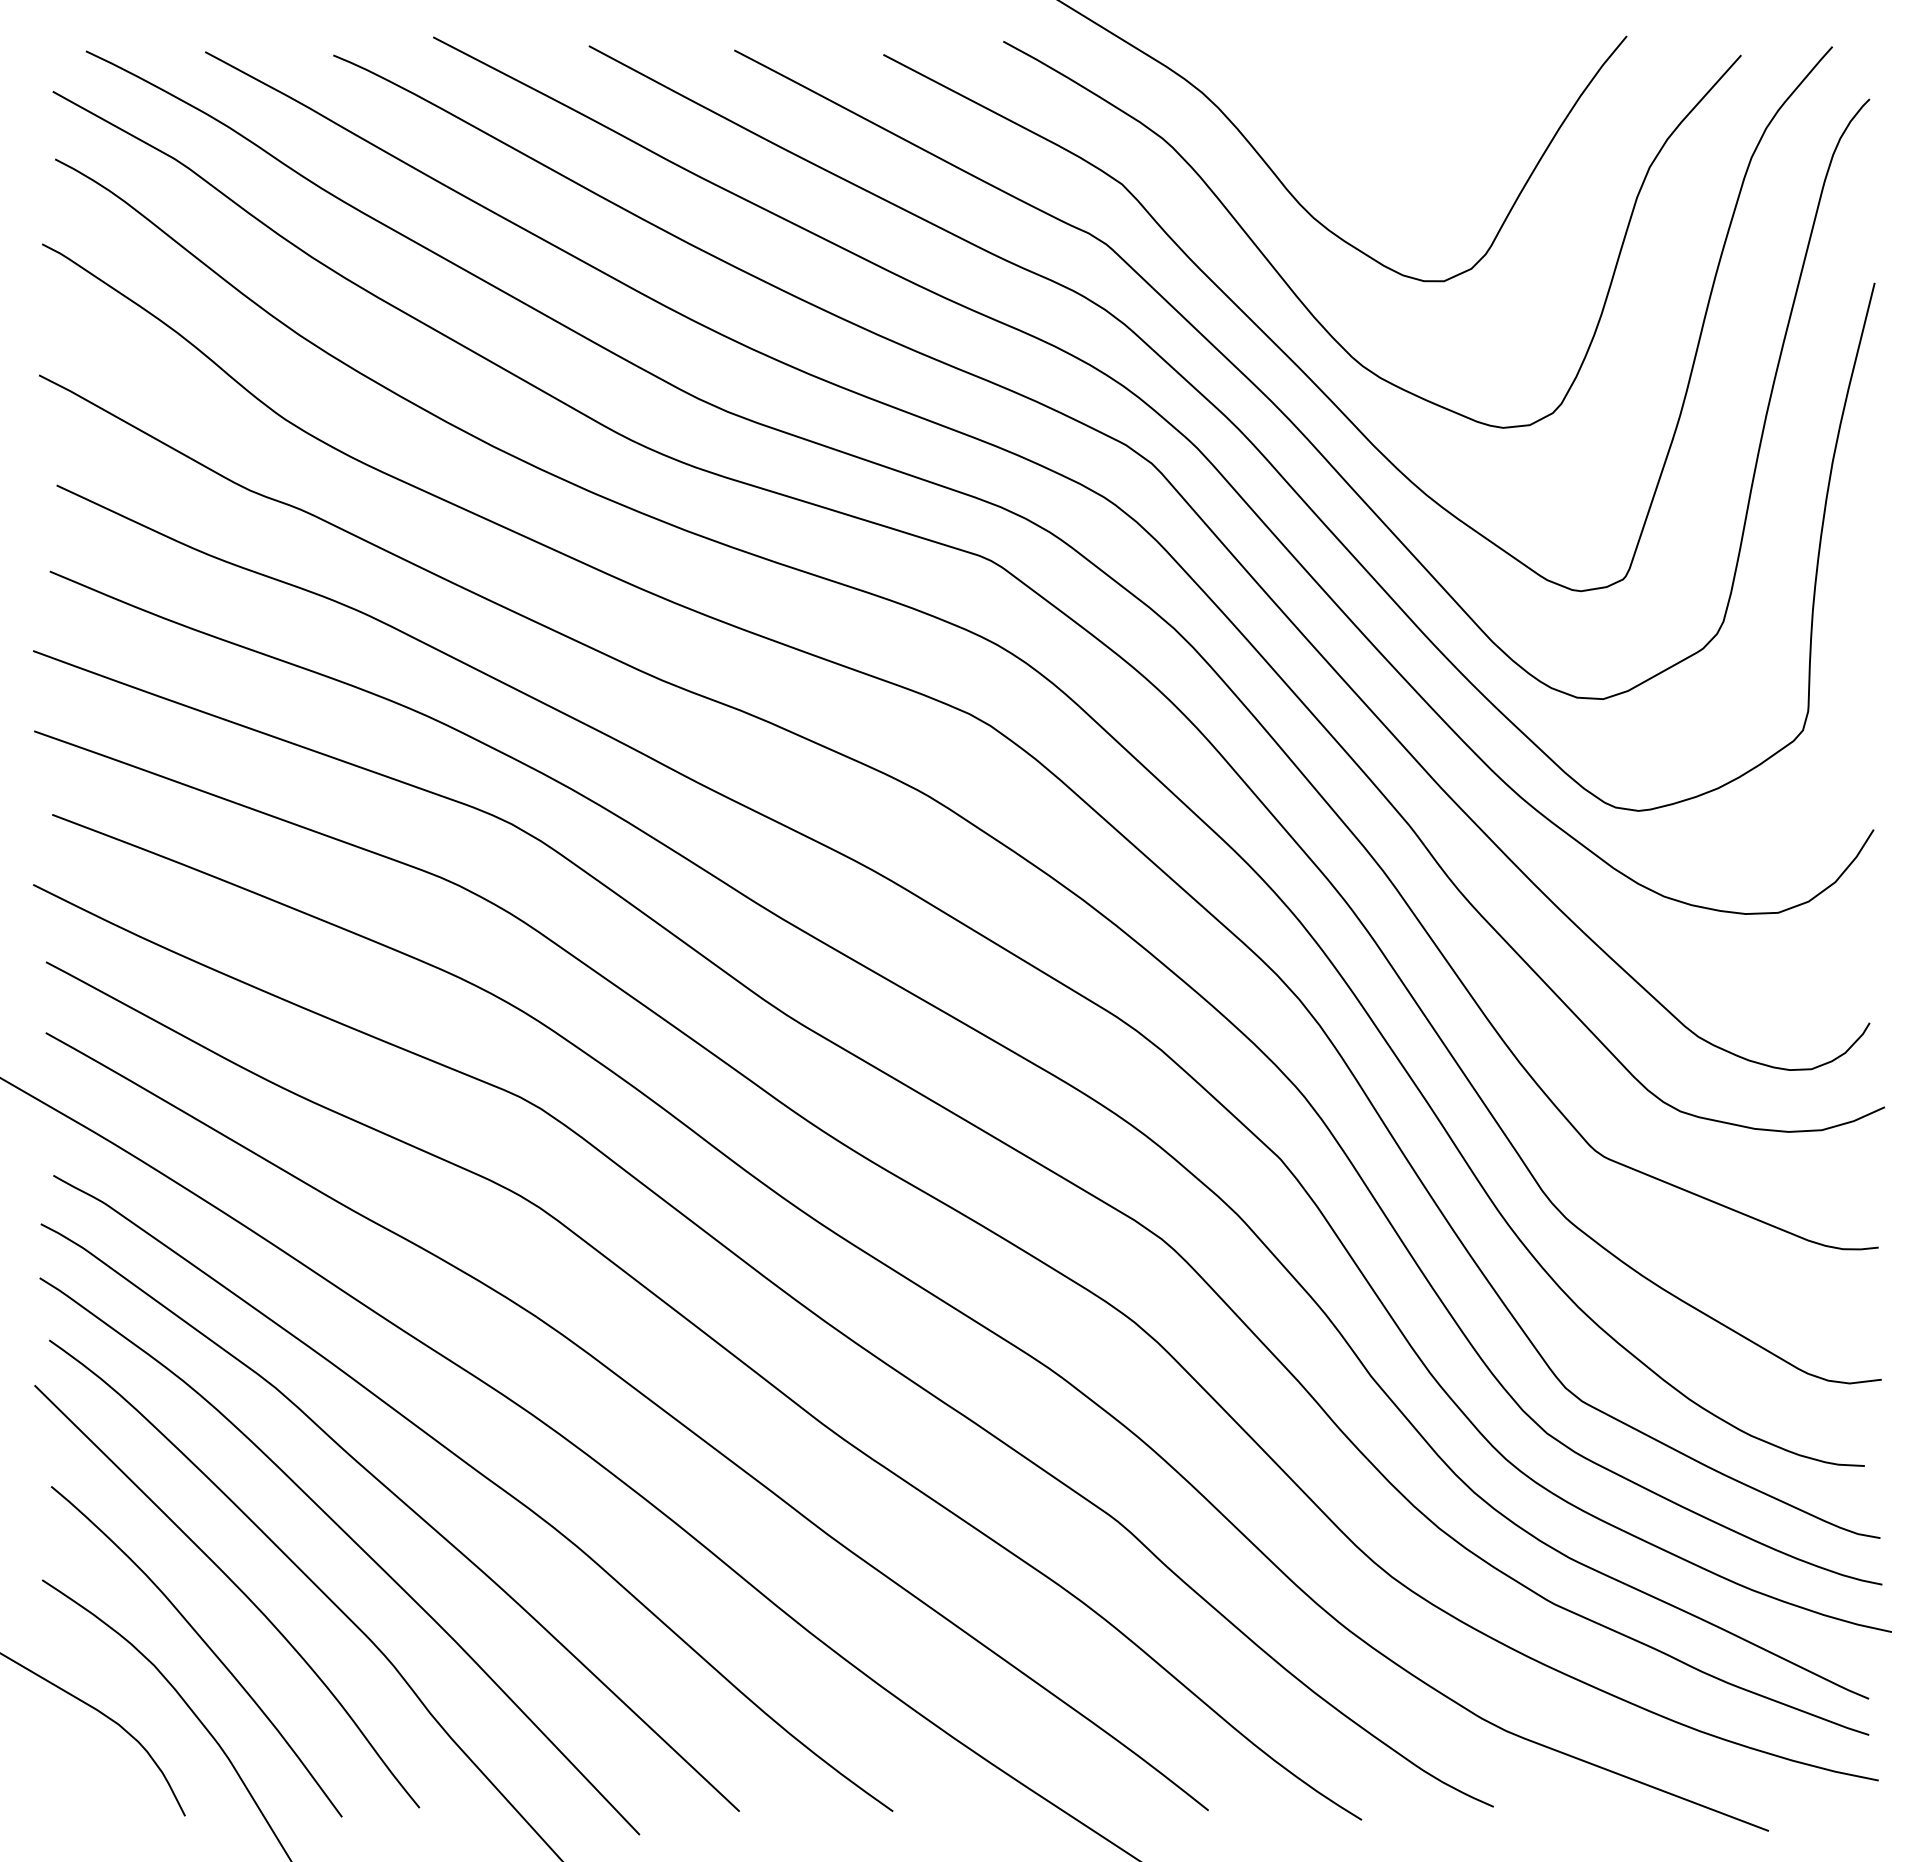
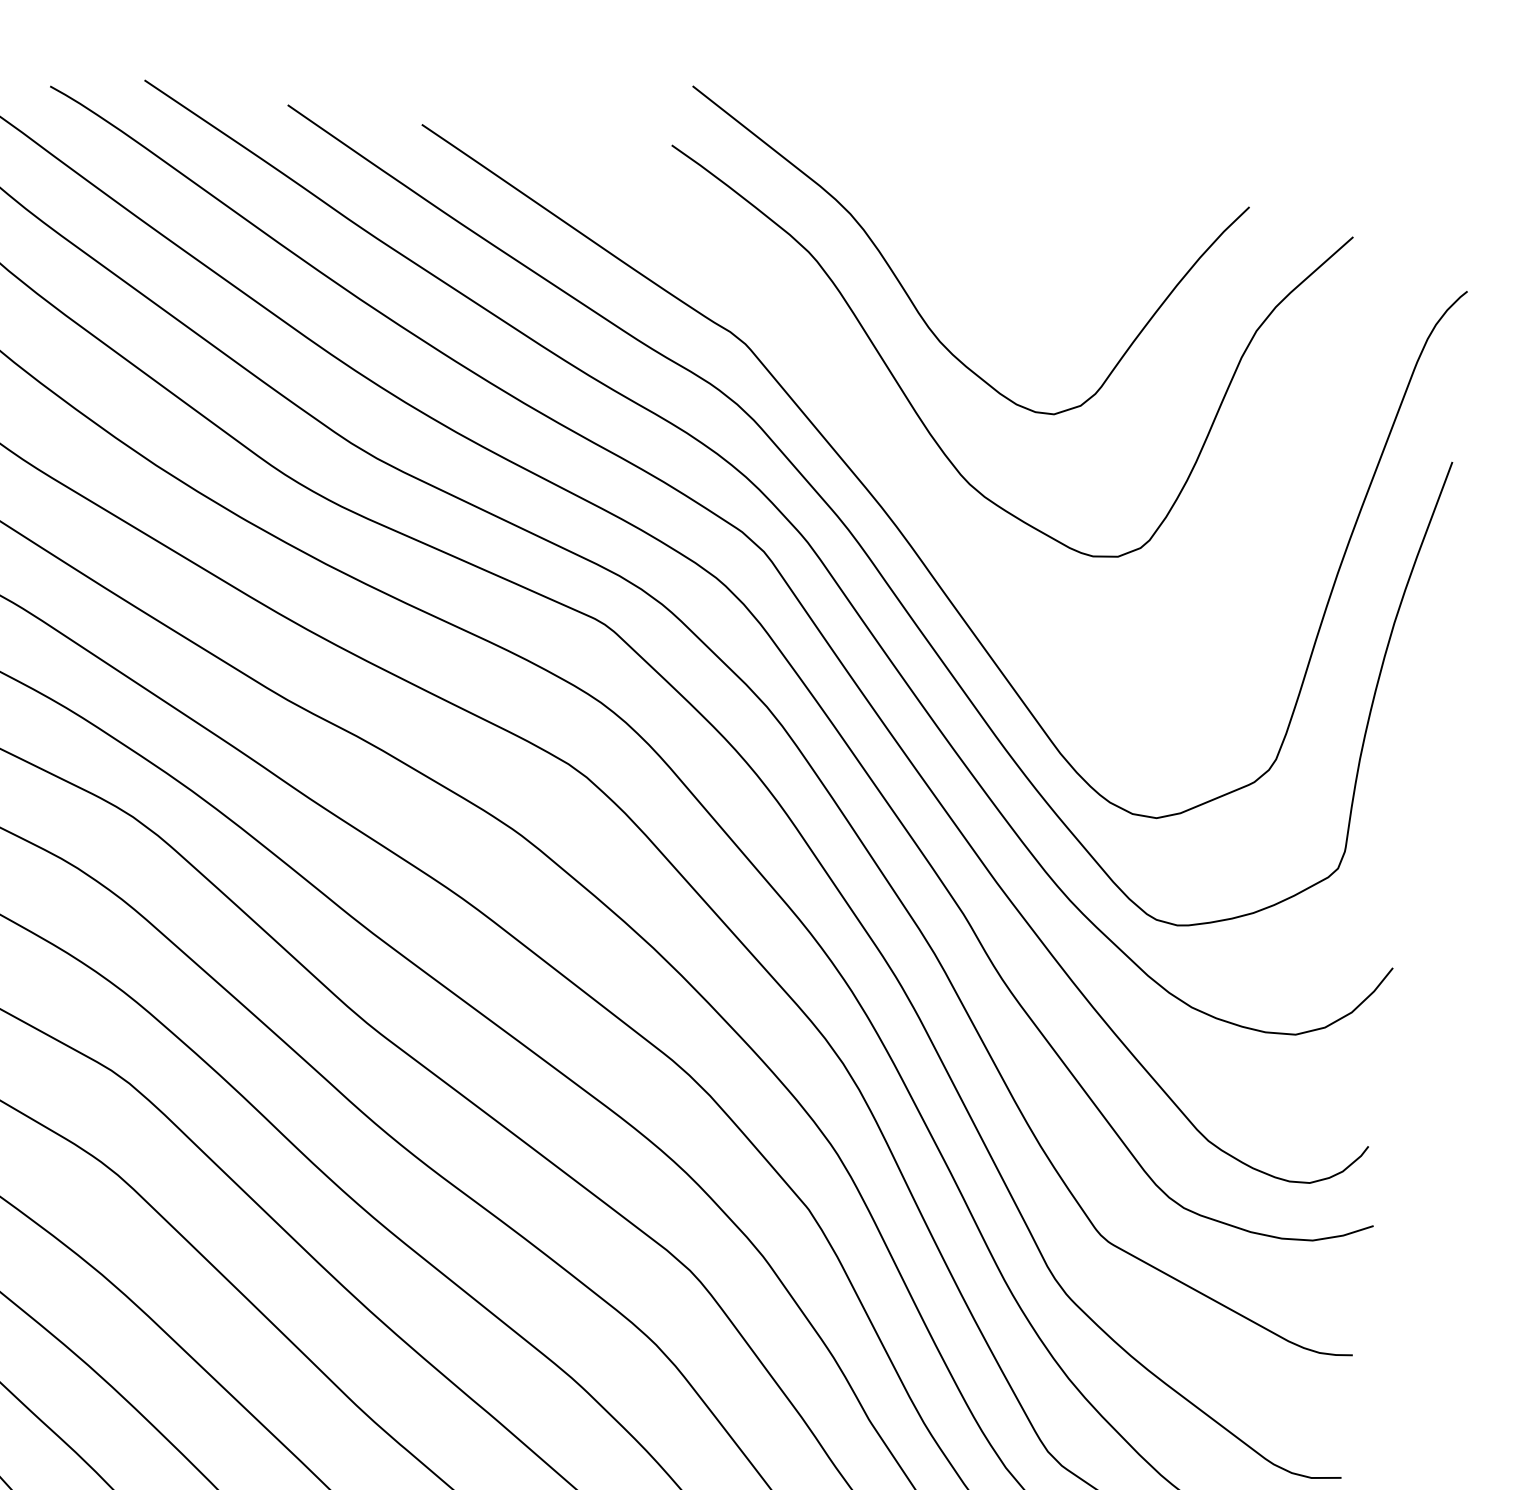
curve: (1304, 371) -> (915, 482), removed

